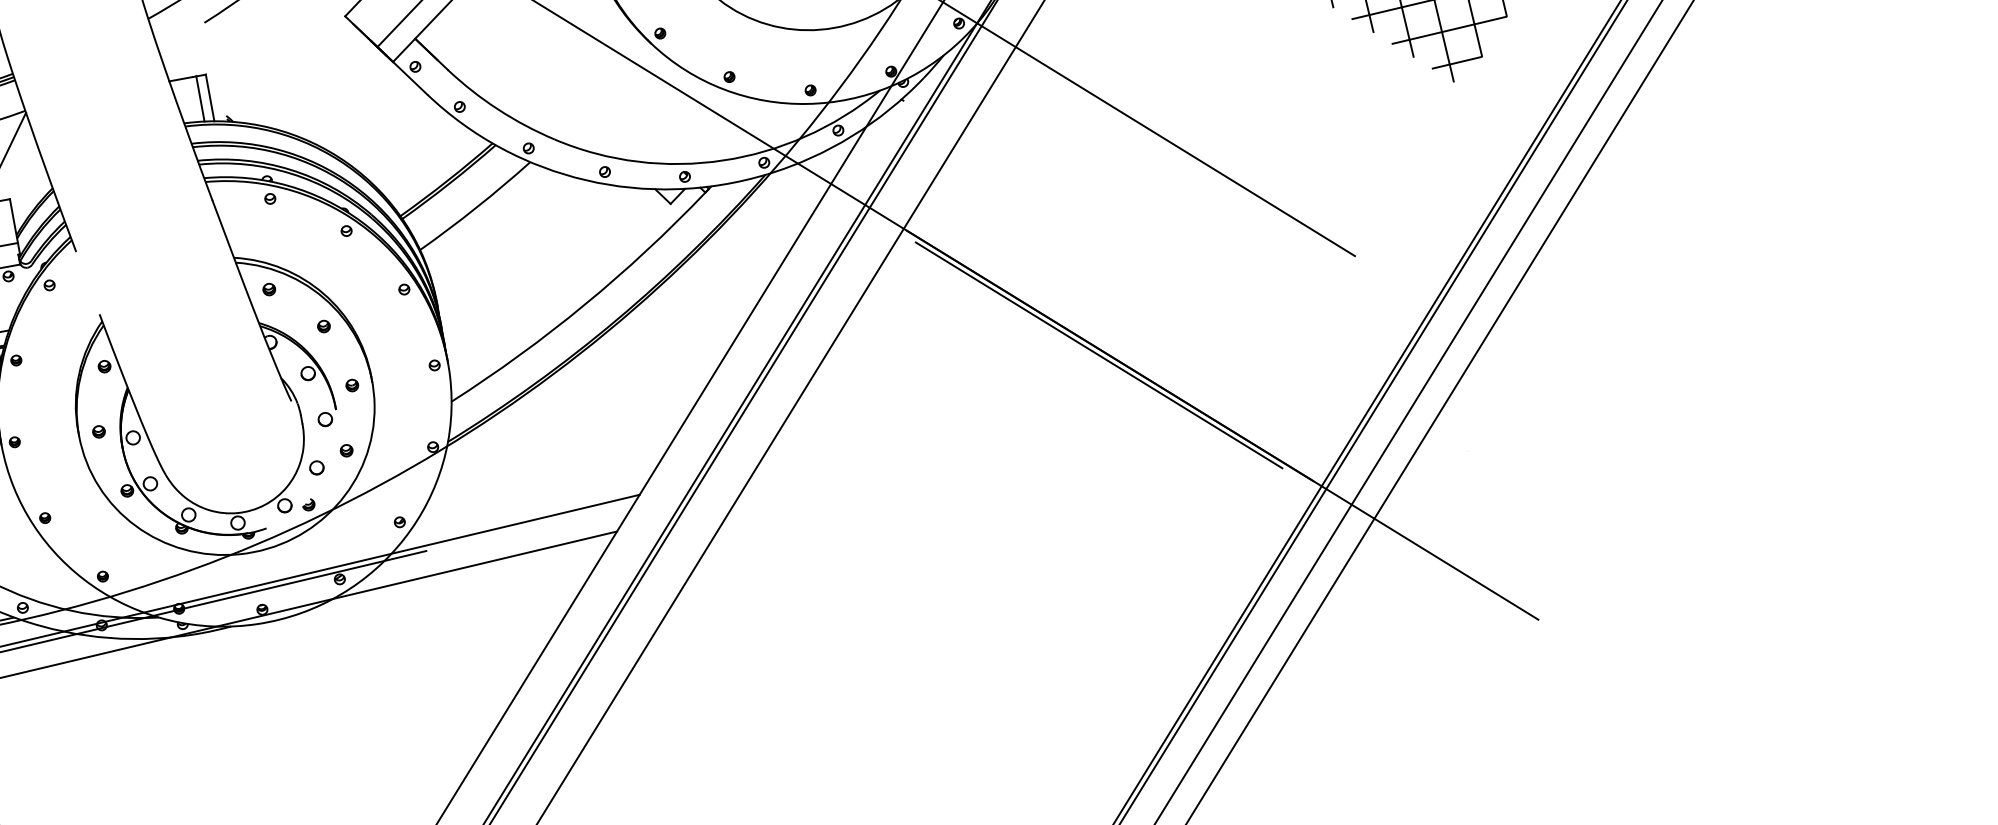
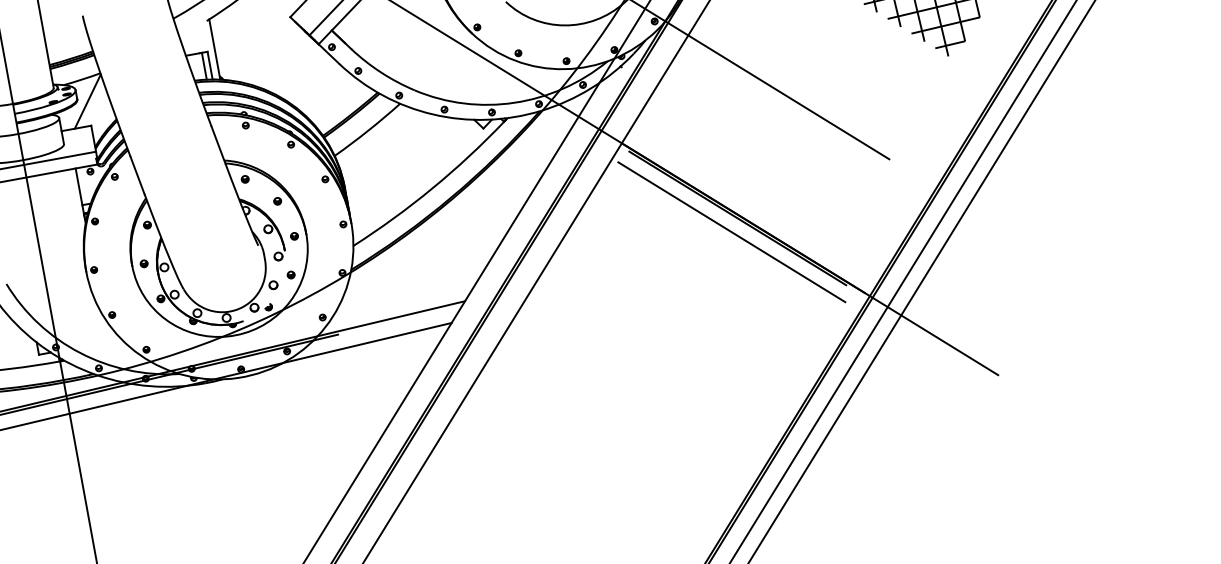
line: (217, 70) -> (214, 49), added
line: (87, 283) -> (137, 175), added
line: (1088, 379) -> (731, 232), added

